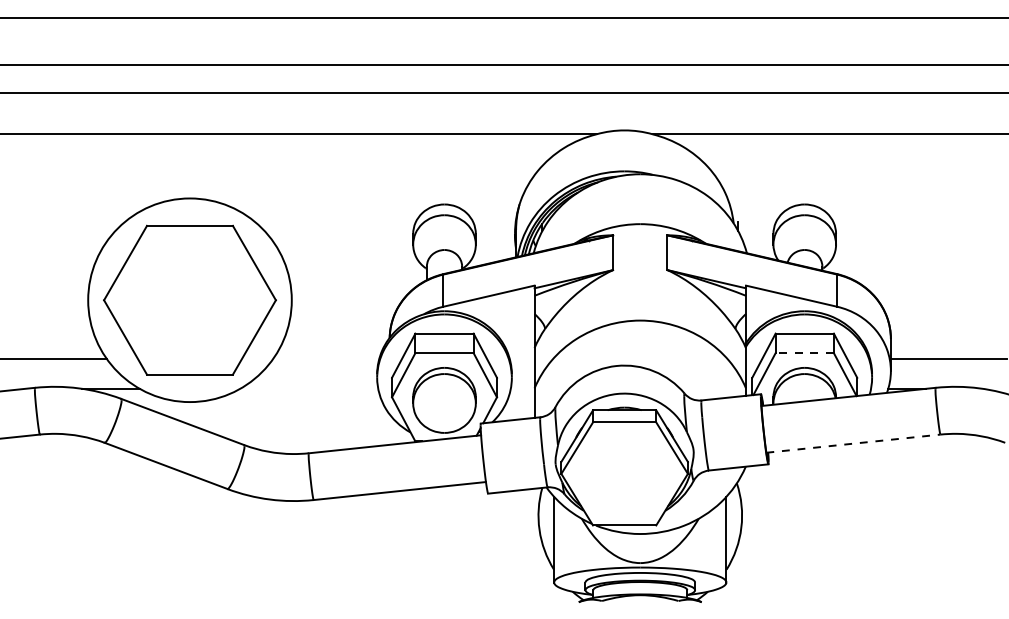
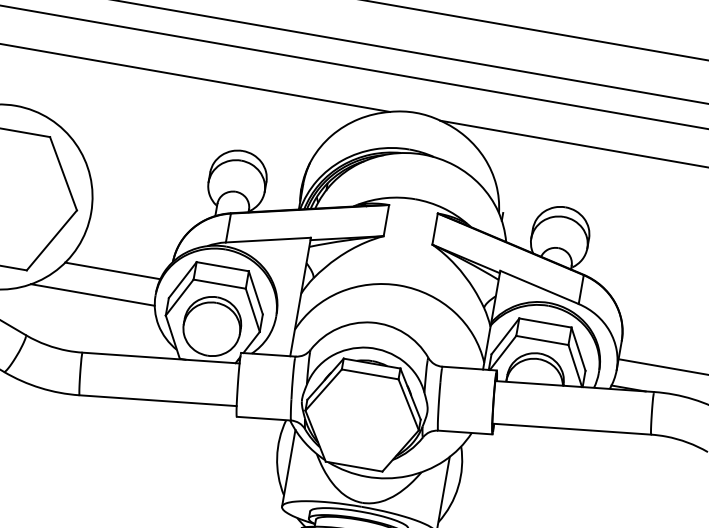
line: (804, 353) -> (542, 340), dashed -> solid
line: (326, 359) -> (113, 271), added
line: (309, 388) -> (93, 294), added
line: (853, 443) -> (571, 429), dashed -> solid

